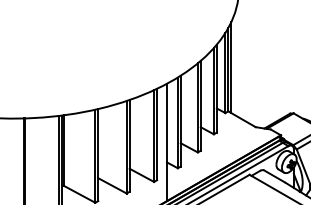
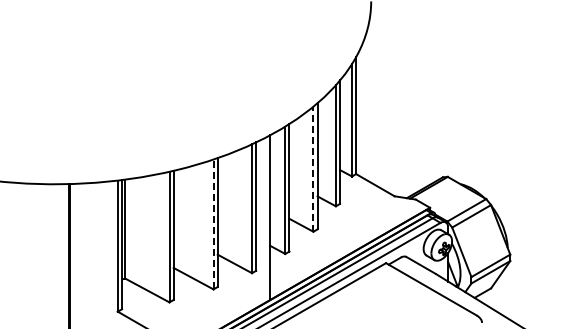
line: (231, 67) -> (360, 112), removed
line: (197, 108) -> (313, 169), solid -> dashed
line: (126, 147) -> (213, 224), solid -> dashed

